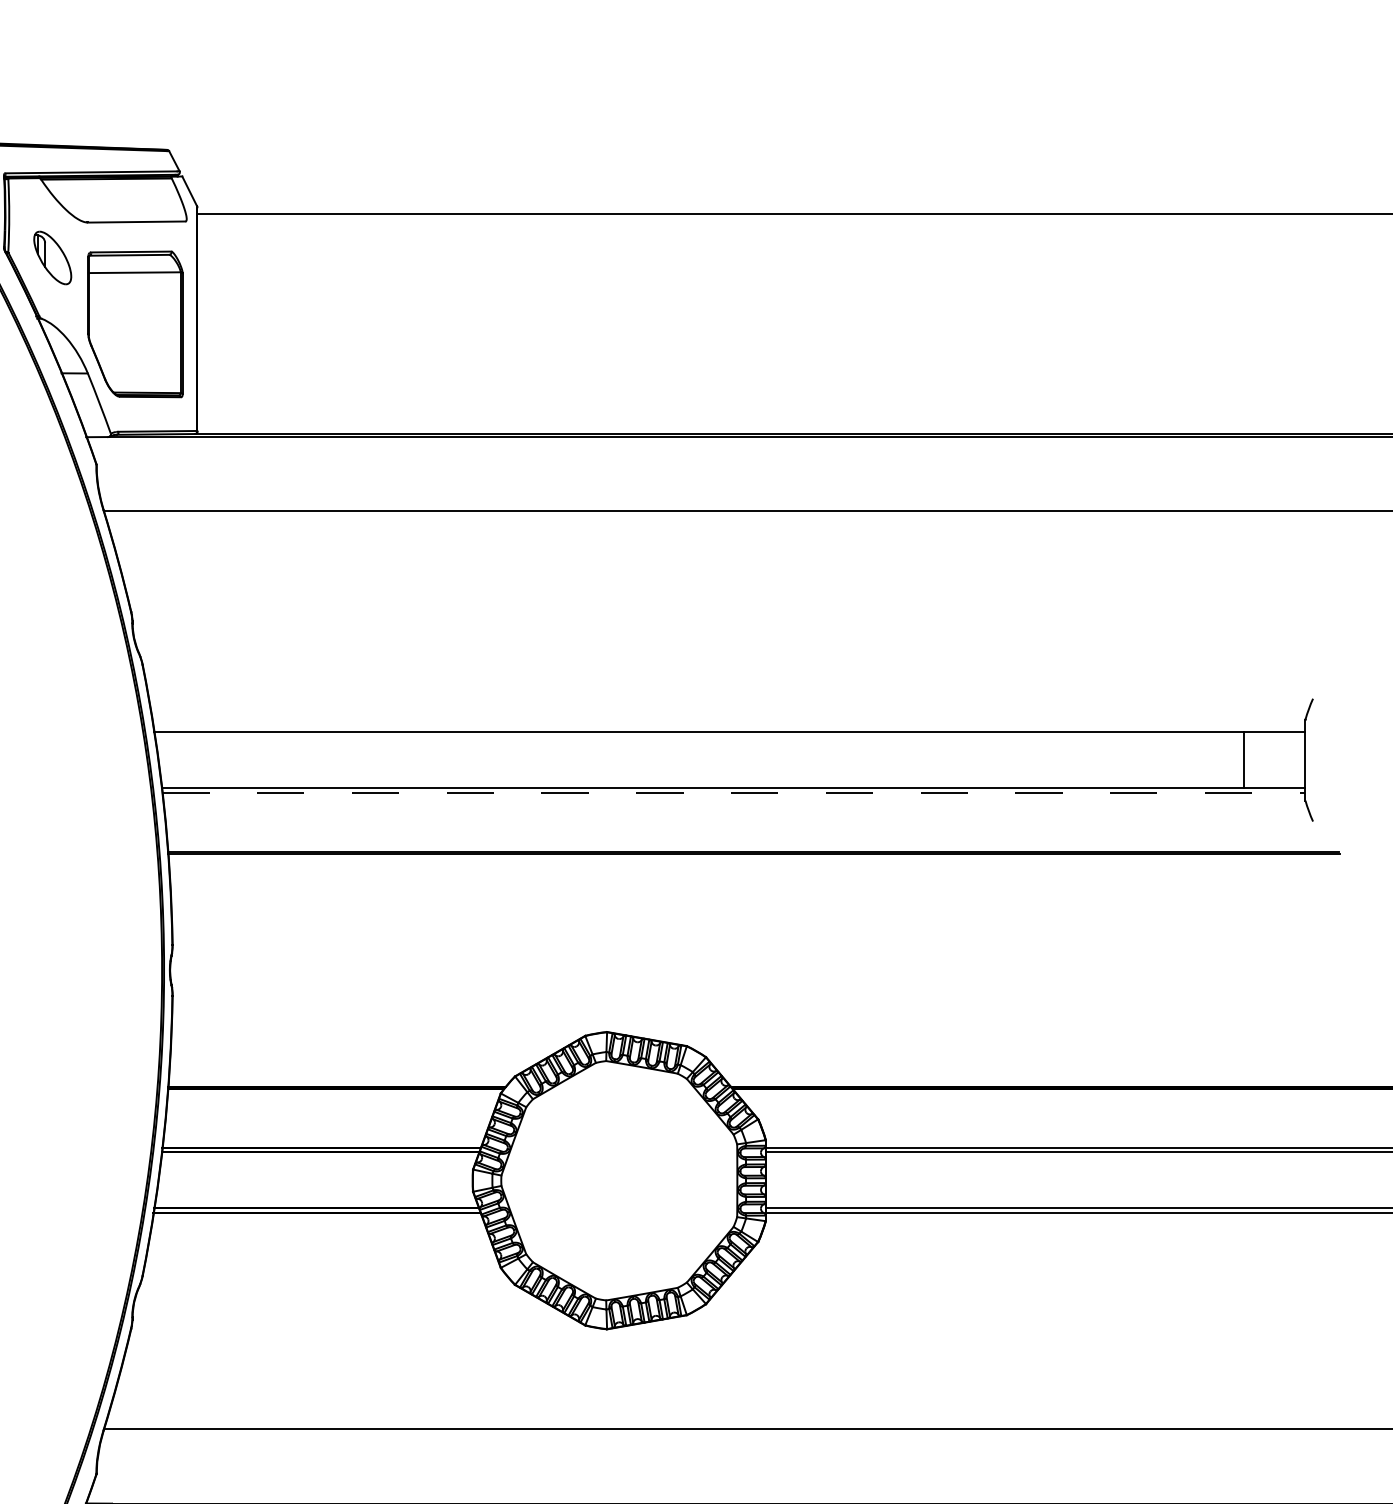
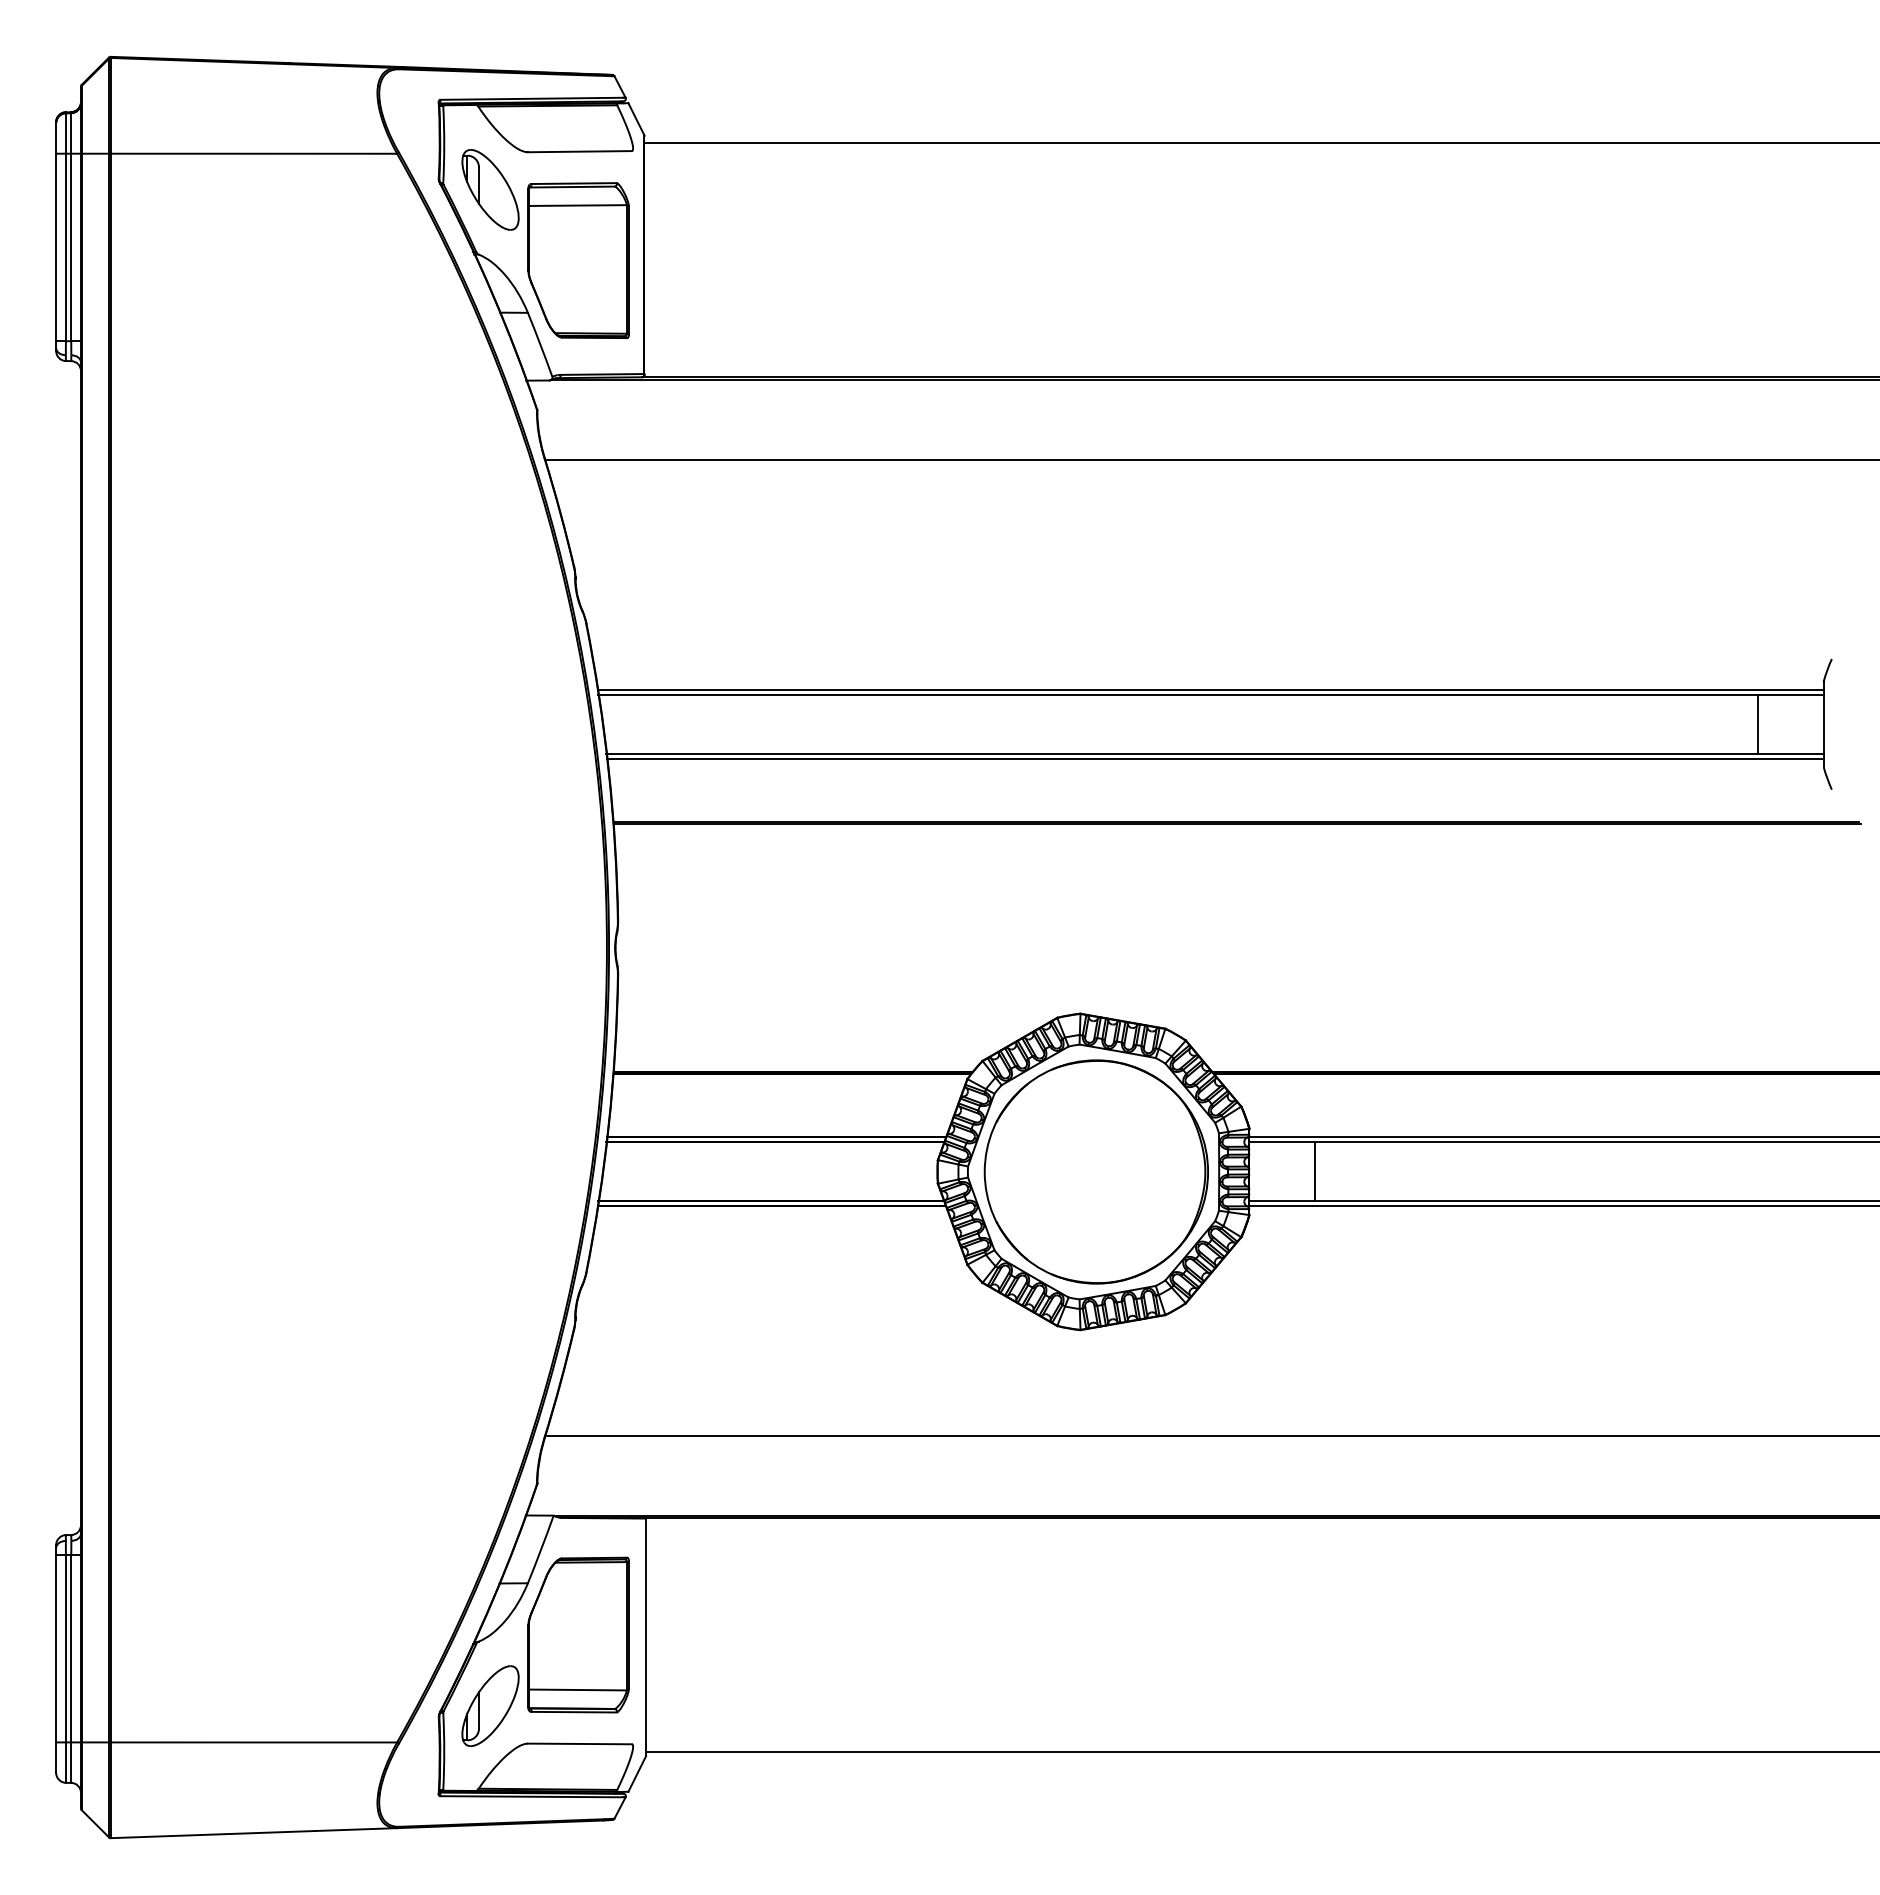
part: (52, 257) -> (490, 189), size x1.43
line: (729, 727) -> (1210, 689), added
line: (733, 793) -> (1215, 759), dashed -> solid
part: (621, 1180) -> (1095, 1171), added
line: (826, 1180) -> (1314, 1171), added

